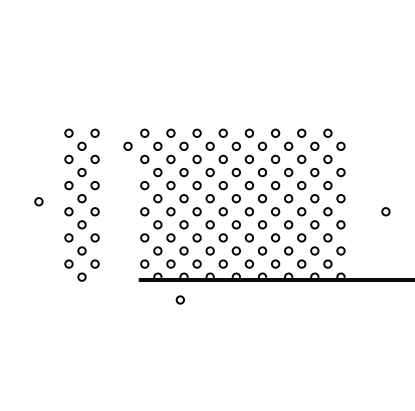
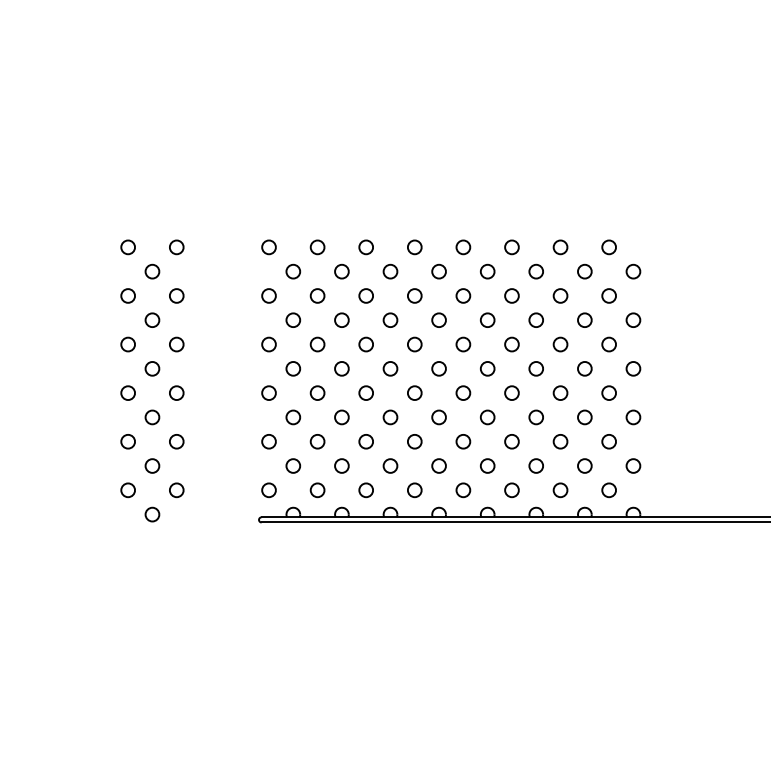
circle: (127, 145) -> (236, 270), removed
circle: (38, 201) -> (71, 374), removed
circle: (385, 211) -> (716, 392), removed
circle: (179, 299) -> (333, 556), removed

